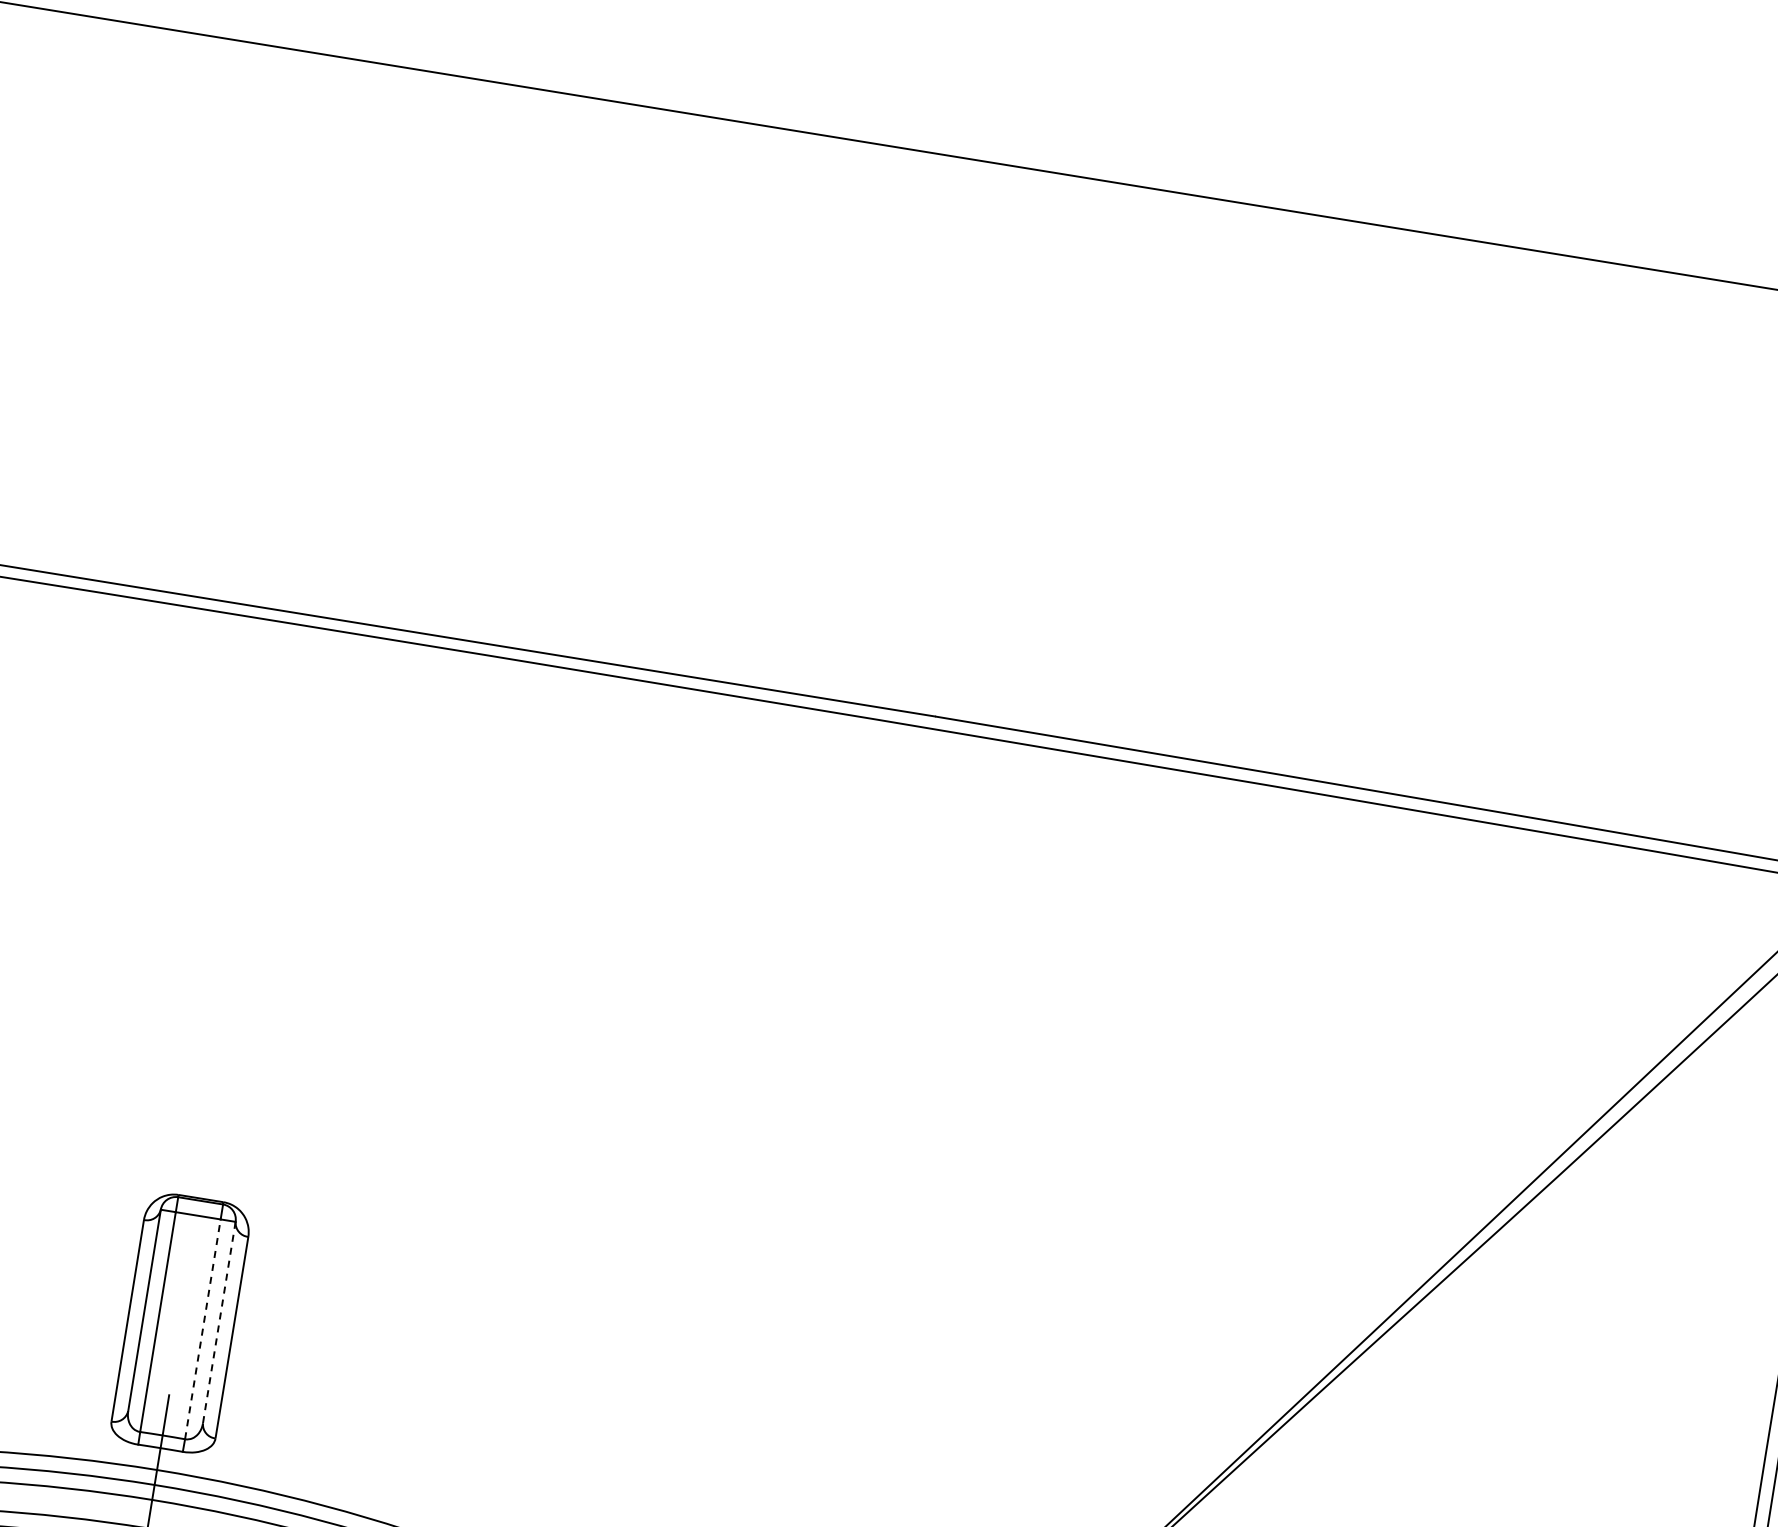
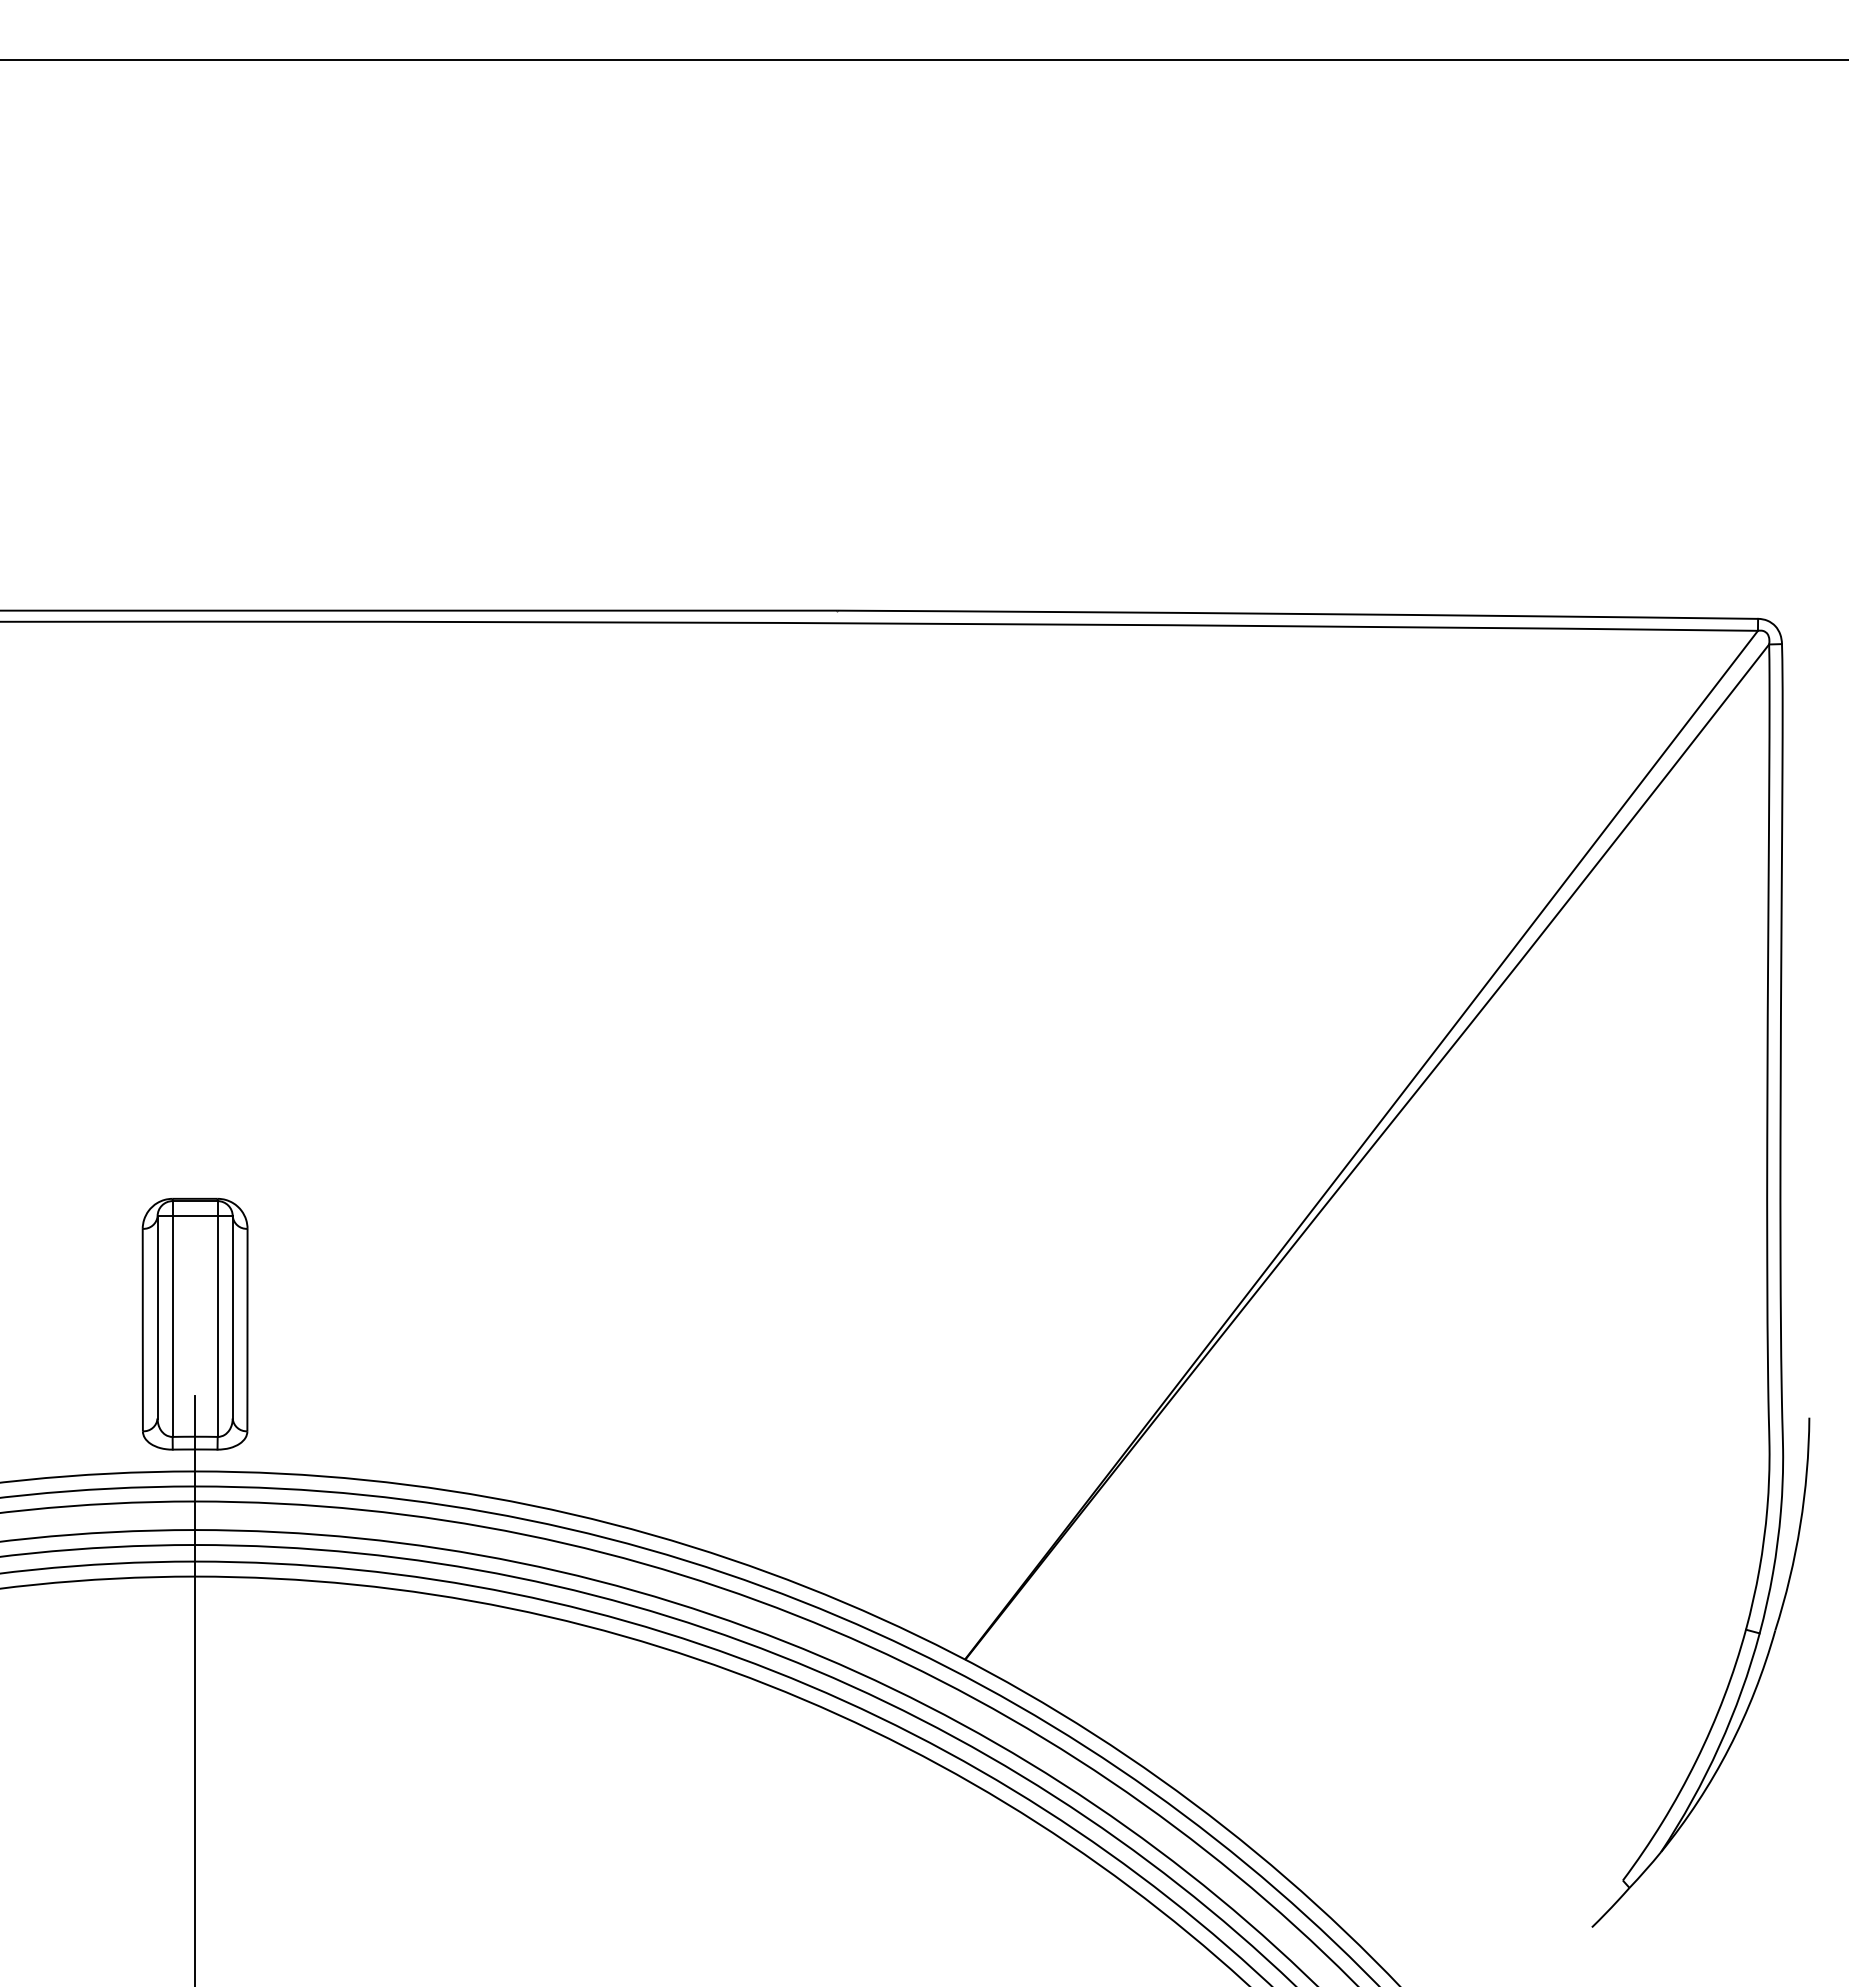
line: (219, 1322) -> (232, 1317), dashed -> solid
line: (202, 1329) -> (217, 1326), dashed -> solid

